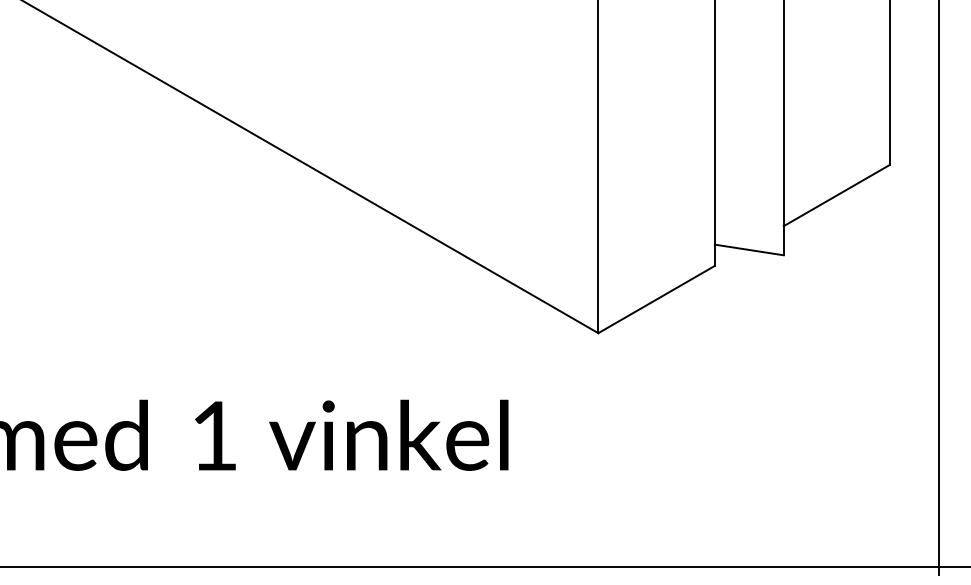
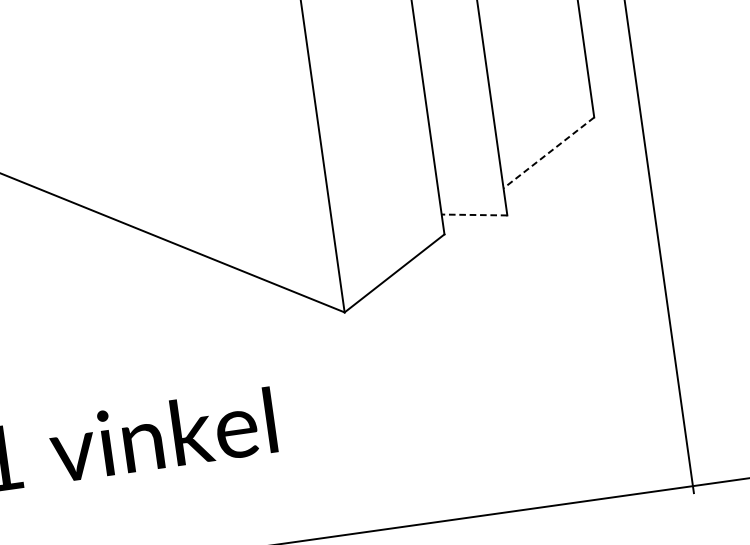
line: (836, 195) -> (548, 152), solid -> dashed
line: (749, 249) -> (474, 214), solid -> dashed

